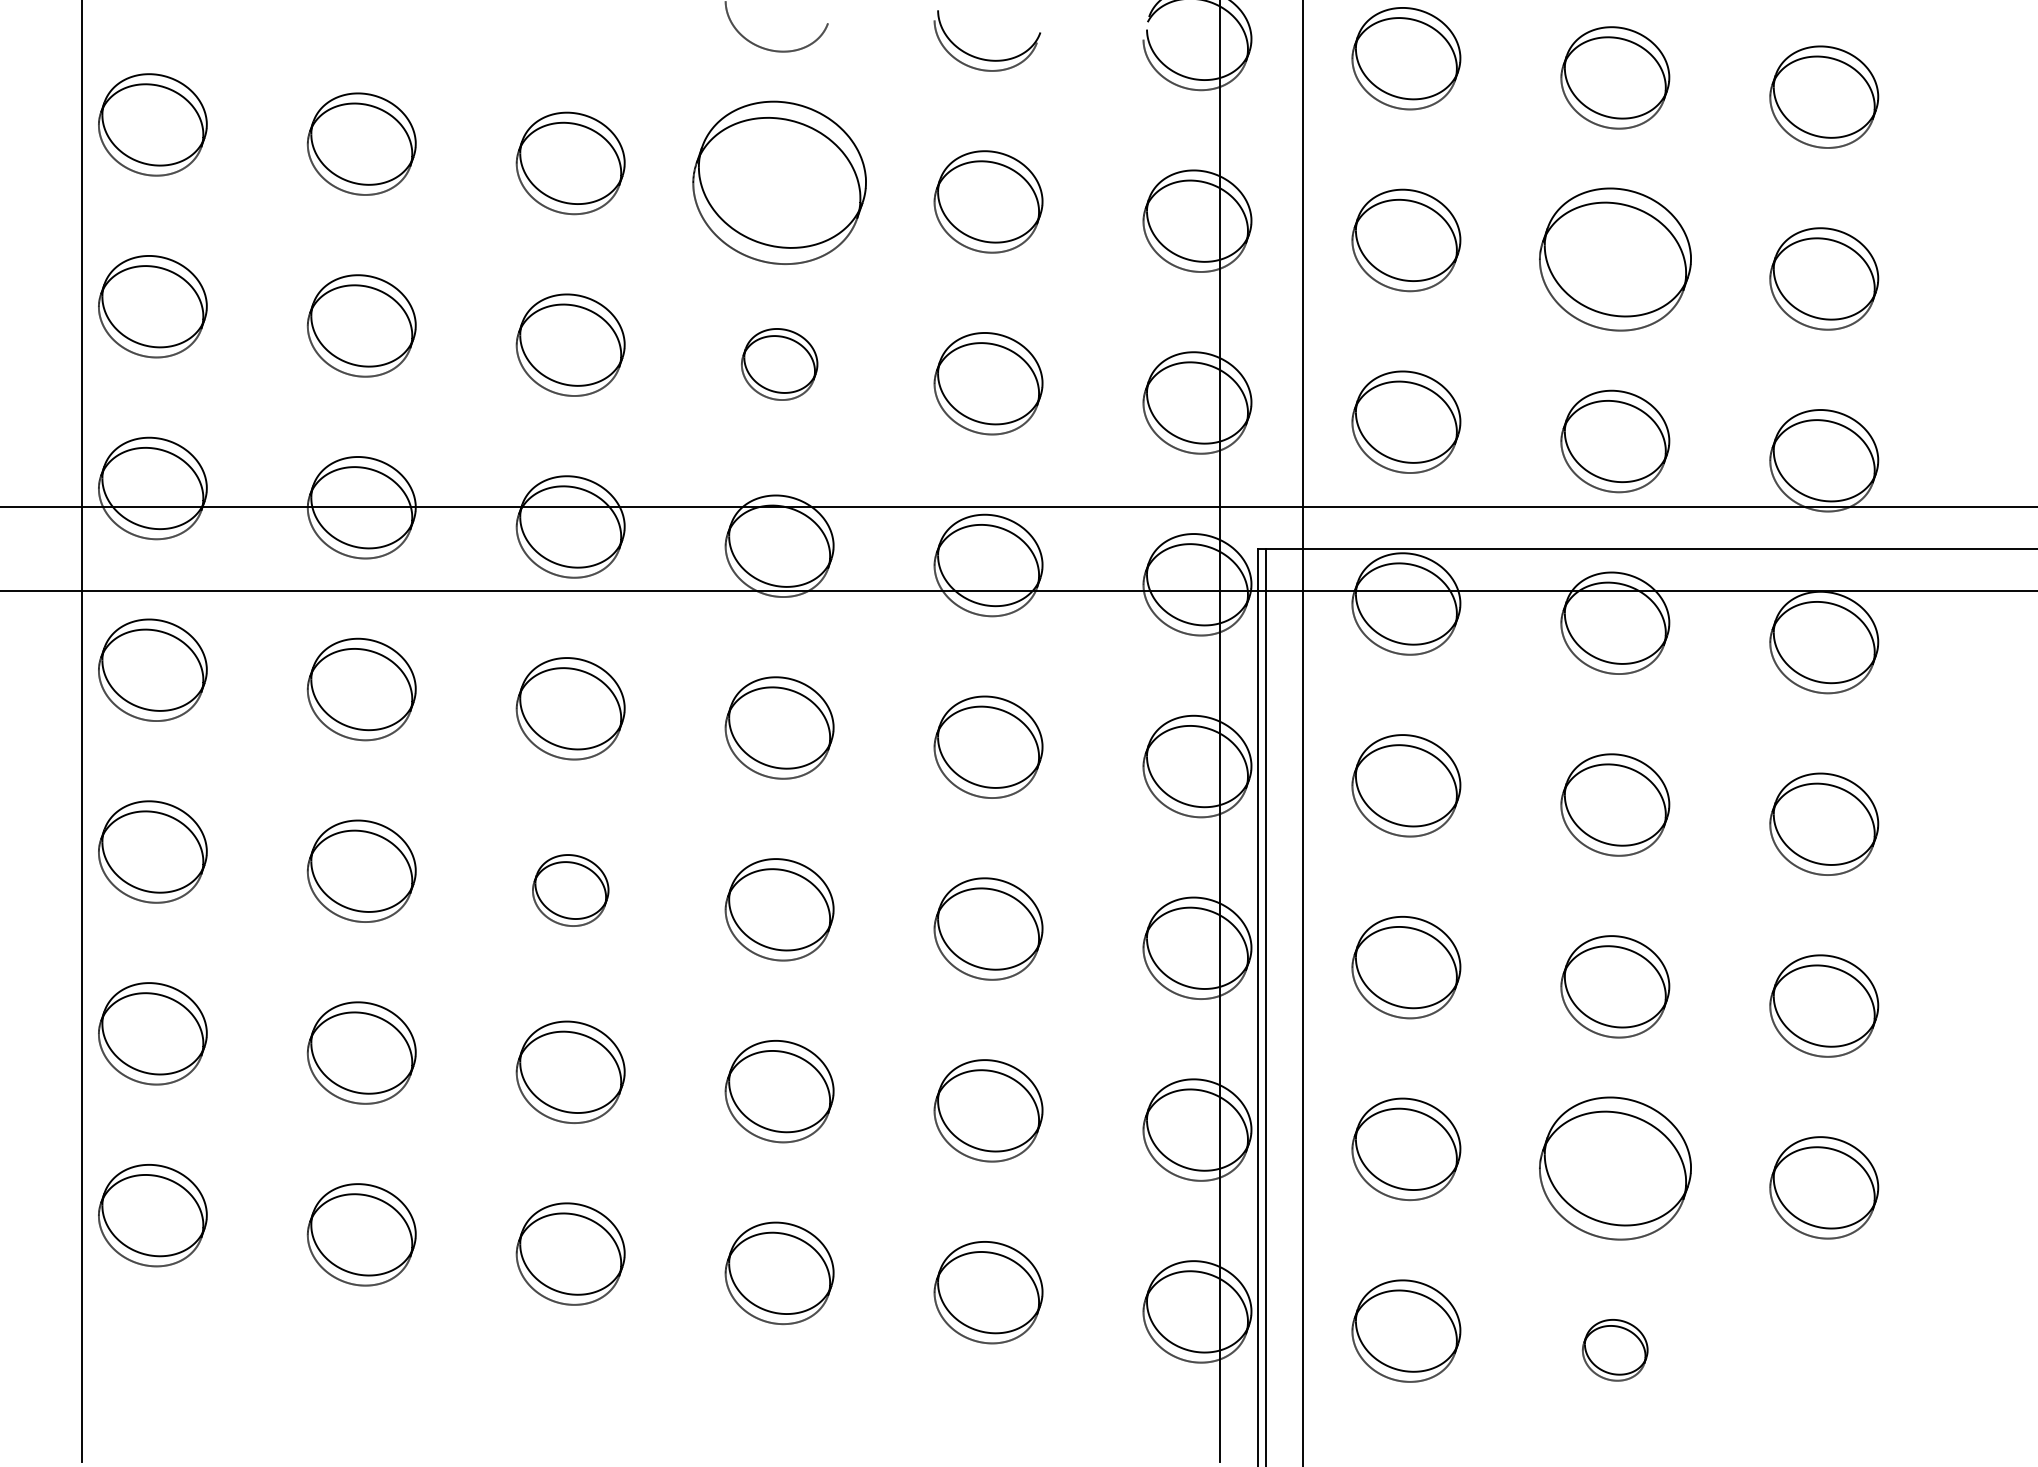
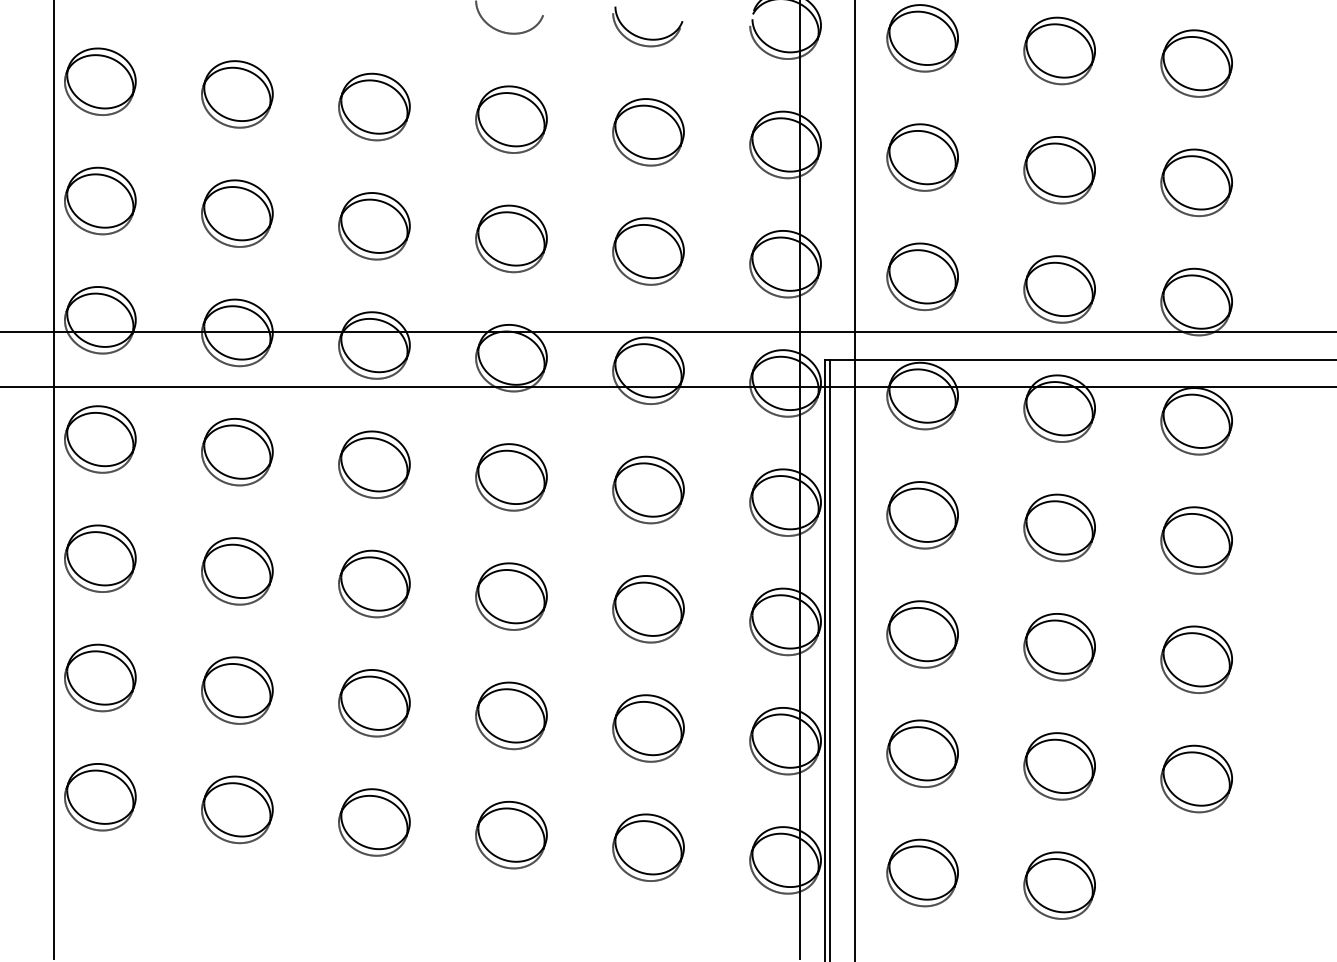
part: (779, 182) -> (511, 119), size x0.62
part: (1615, 260) -> (1059, 170), size x0.71
part: (779, 363) -> (511, 238), size x1.43
part: (570, 889) -> (374, 583), size x1.43
part: (1615, 1168) -> (1059, 766), size x0.71
part: (1615, 1350) -> (1059, 885), size x1.67

